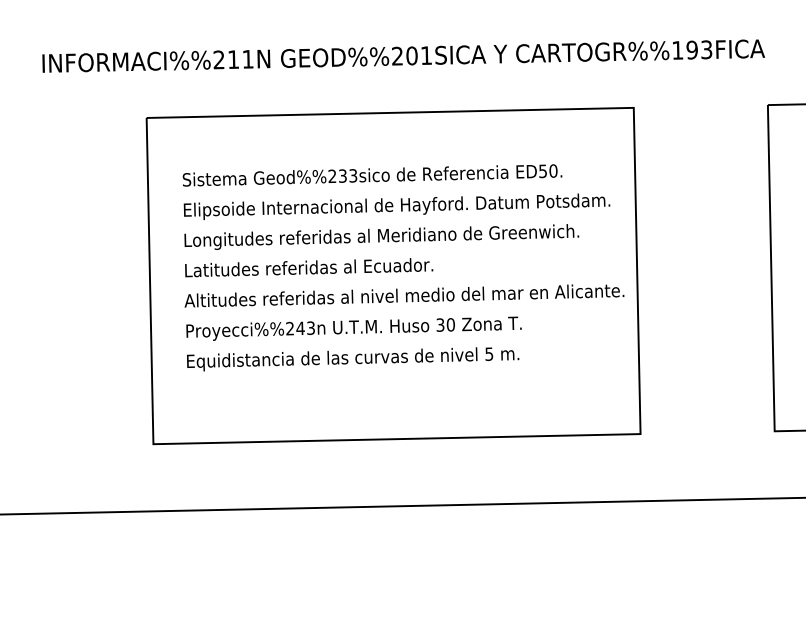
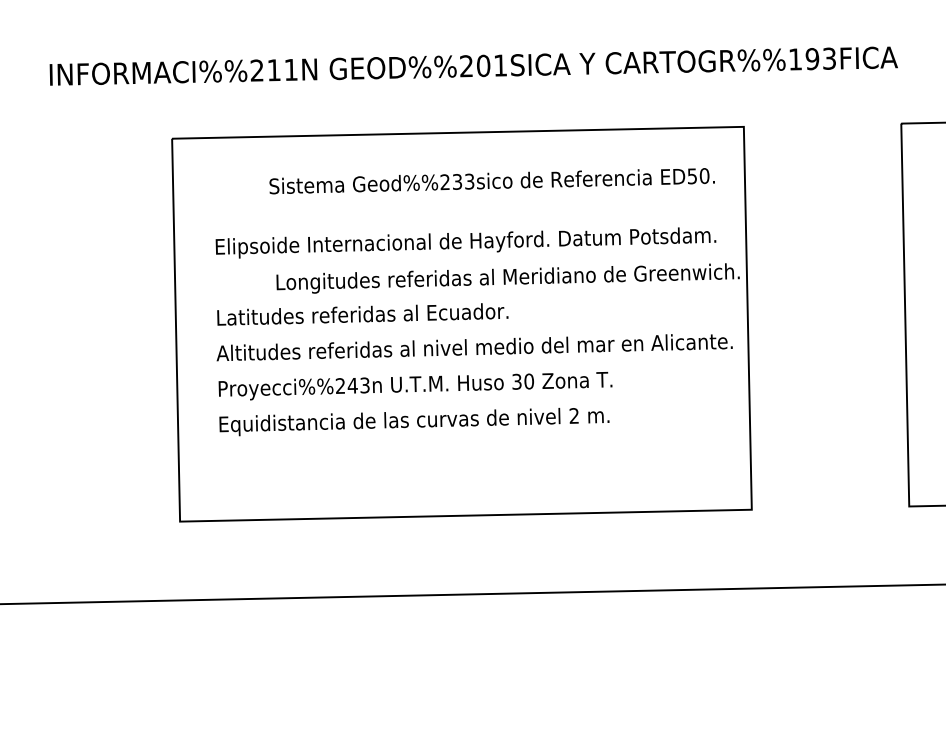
text: (371, 175) -> (491, 181), moved
text: (381, 237) -> (507, 278), moved
text: (488, 353) -> (573, 415), 5 -> 2

